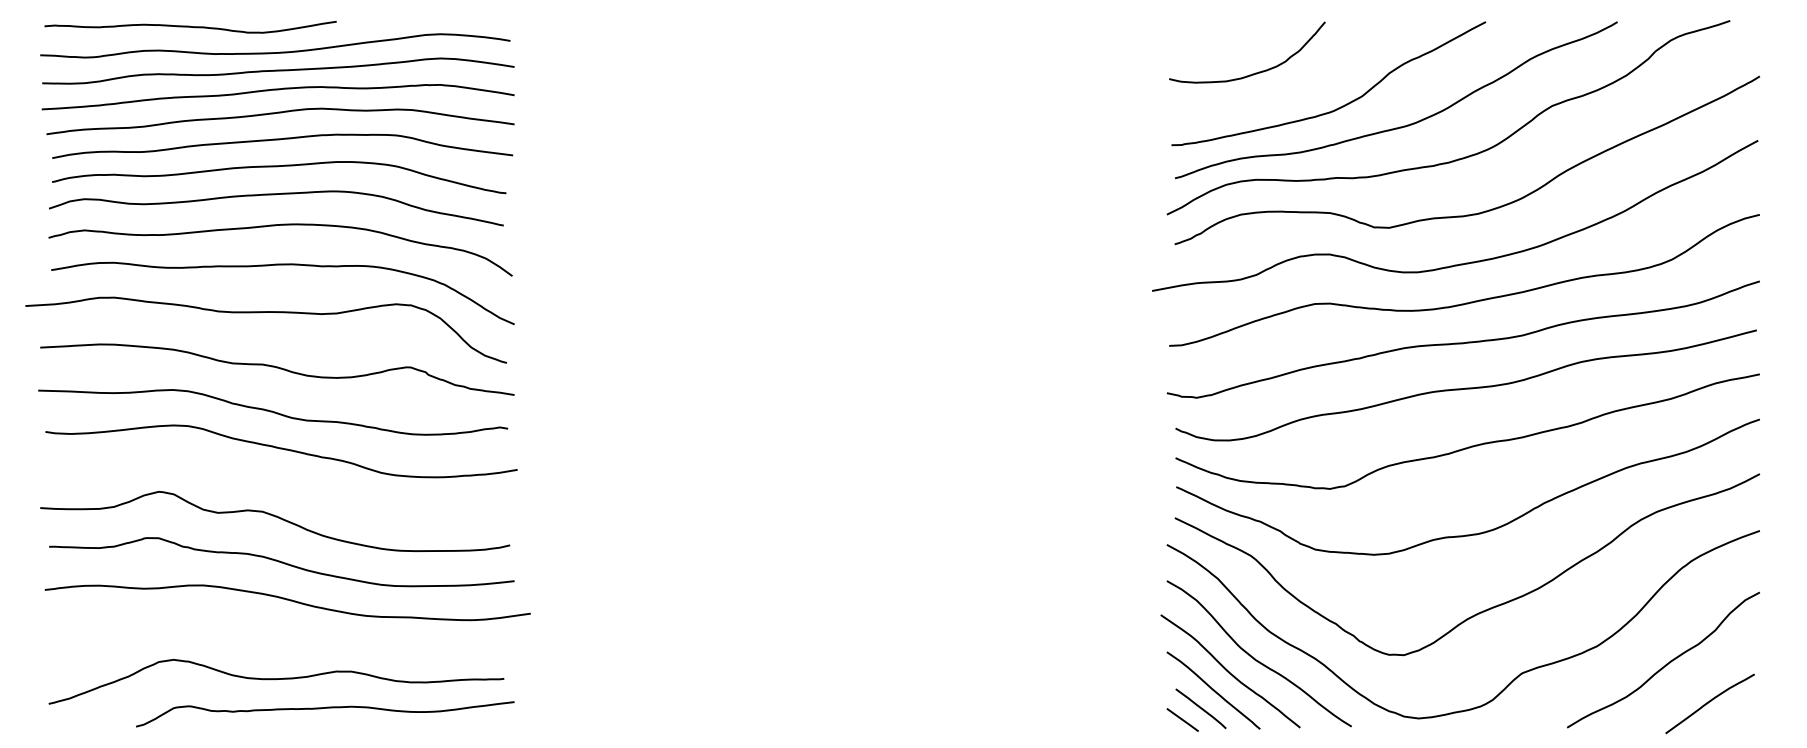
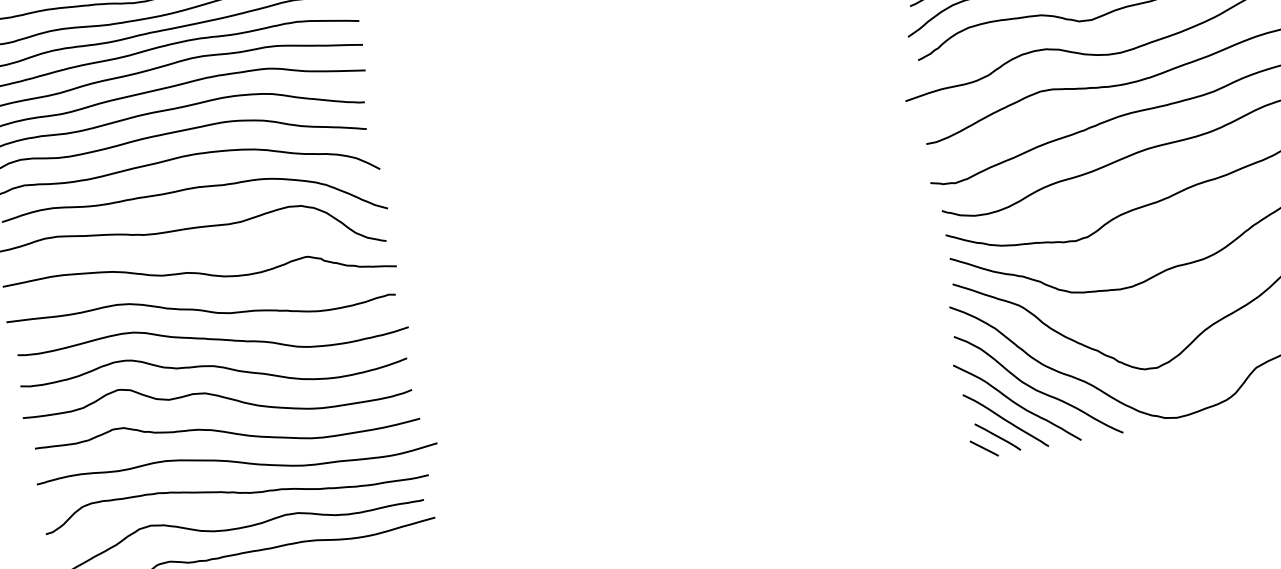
curve: (279, 482) -> (215, 367), added
curve: (280, 636) -> (235, 493), added

